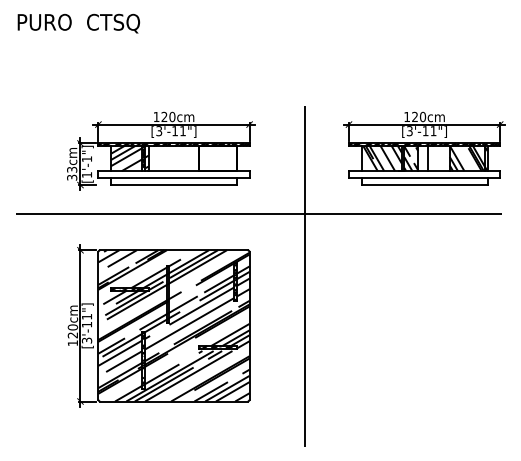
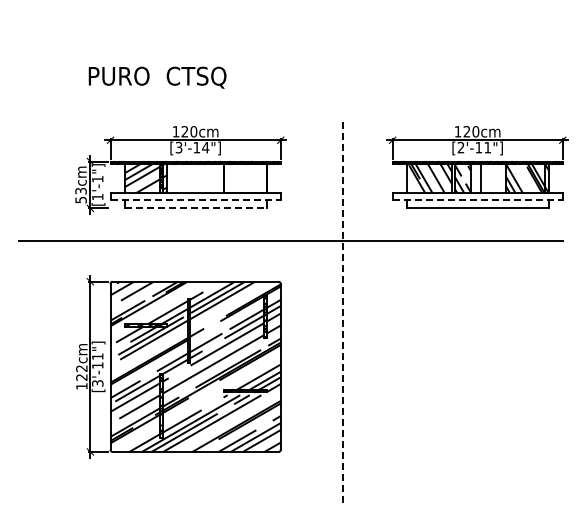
text: (78, 23) -> (157, 77), moved
text: (182, 130) -> (205, 147), [3'-11"] -> [3'-14"]
text: (409, 130) -> (460, 147), [3'-11"] -> [2'-11"]
text: (71, 177) -> (80, 199), 33cm -> 53cm
line: (174, 177) -> (196, 199), solid -> dashed
line: (425, 177) -> (478, 199), solid -> dashed
line: (173, 185) -> (195, 208), solid -> dashed
line: (305, 275) -> (343, 310), solid -> dashed
text: (72, 327) -> (81, 368), 120cm -> 122cm

